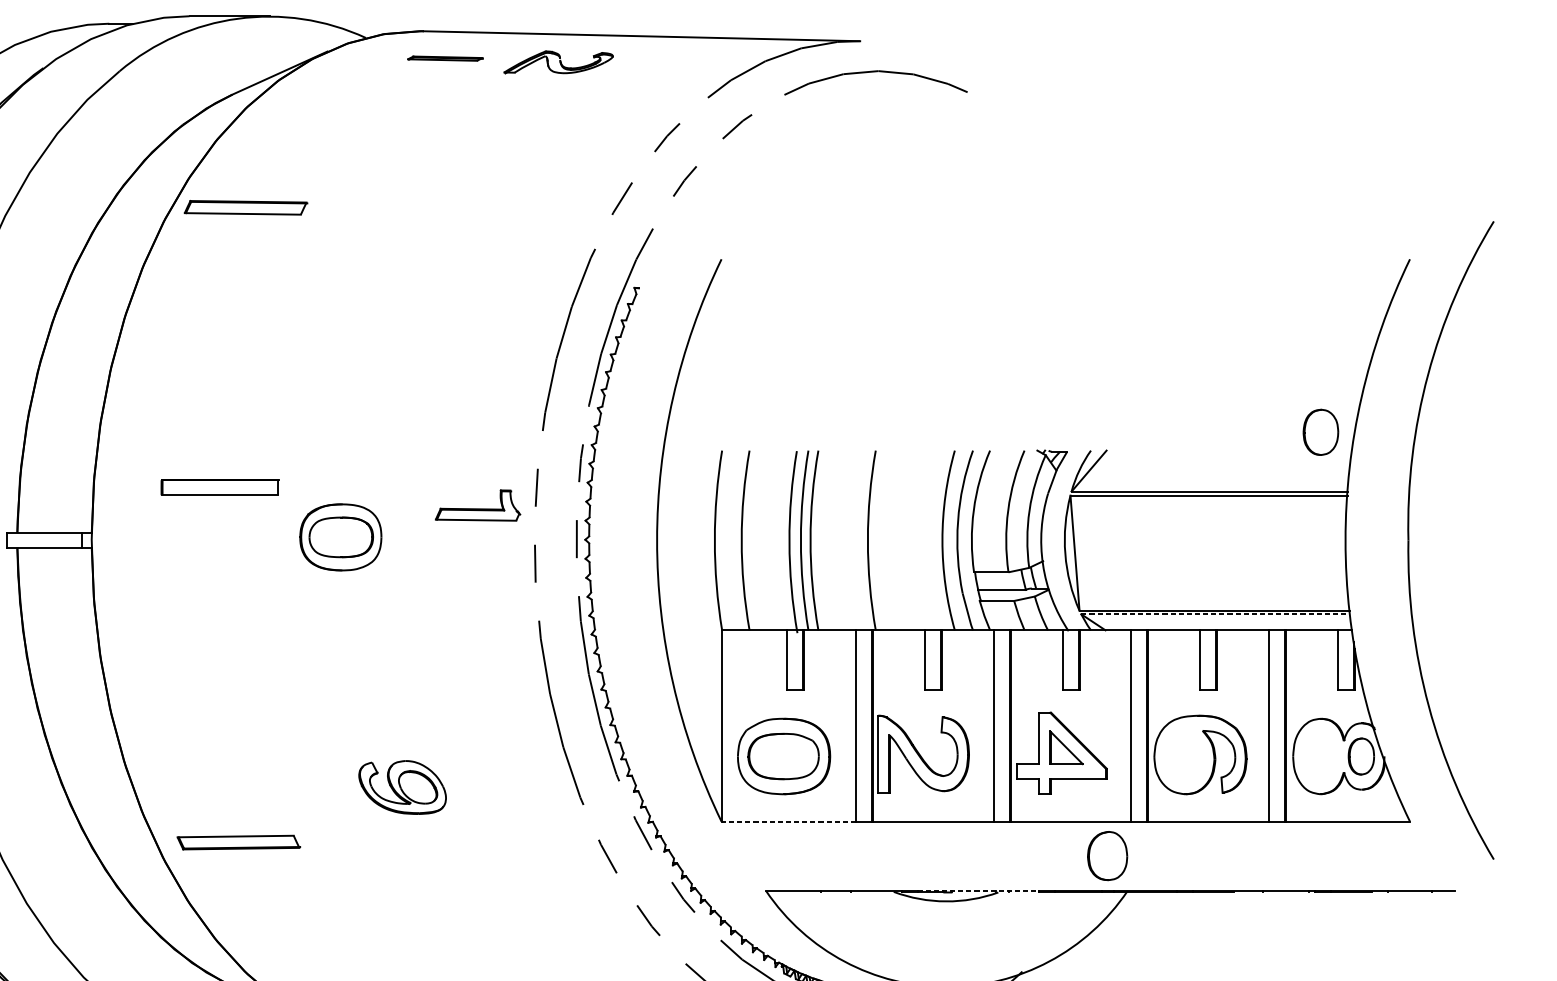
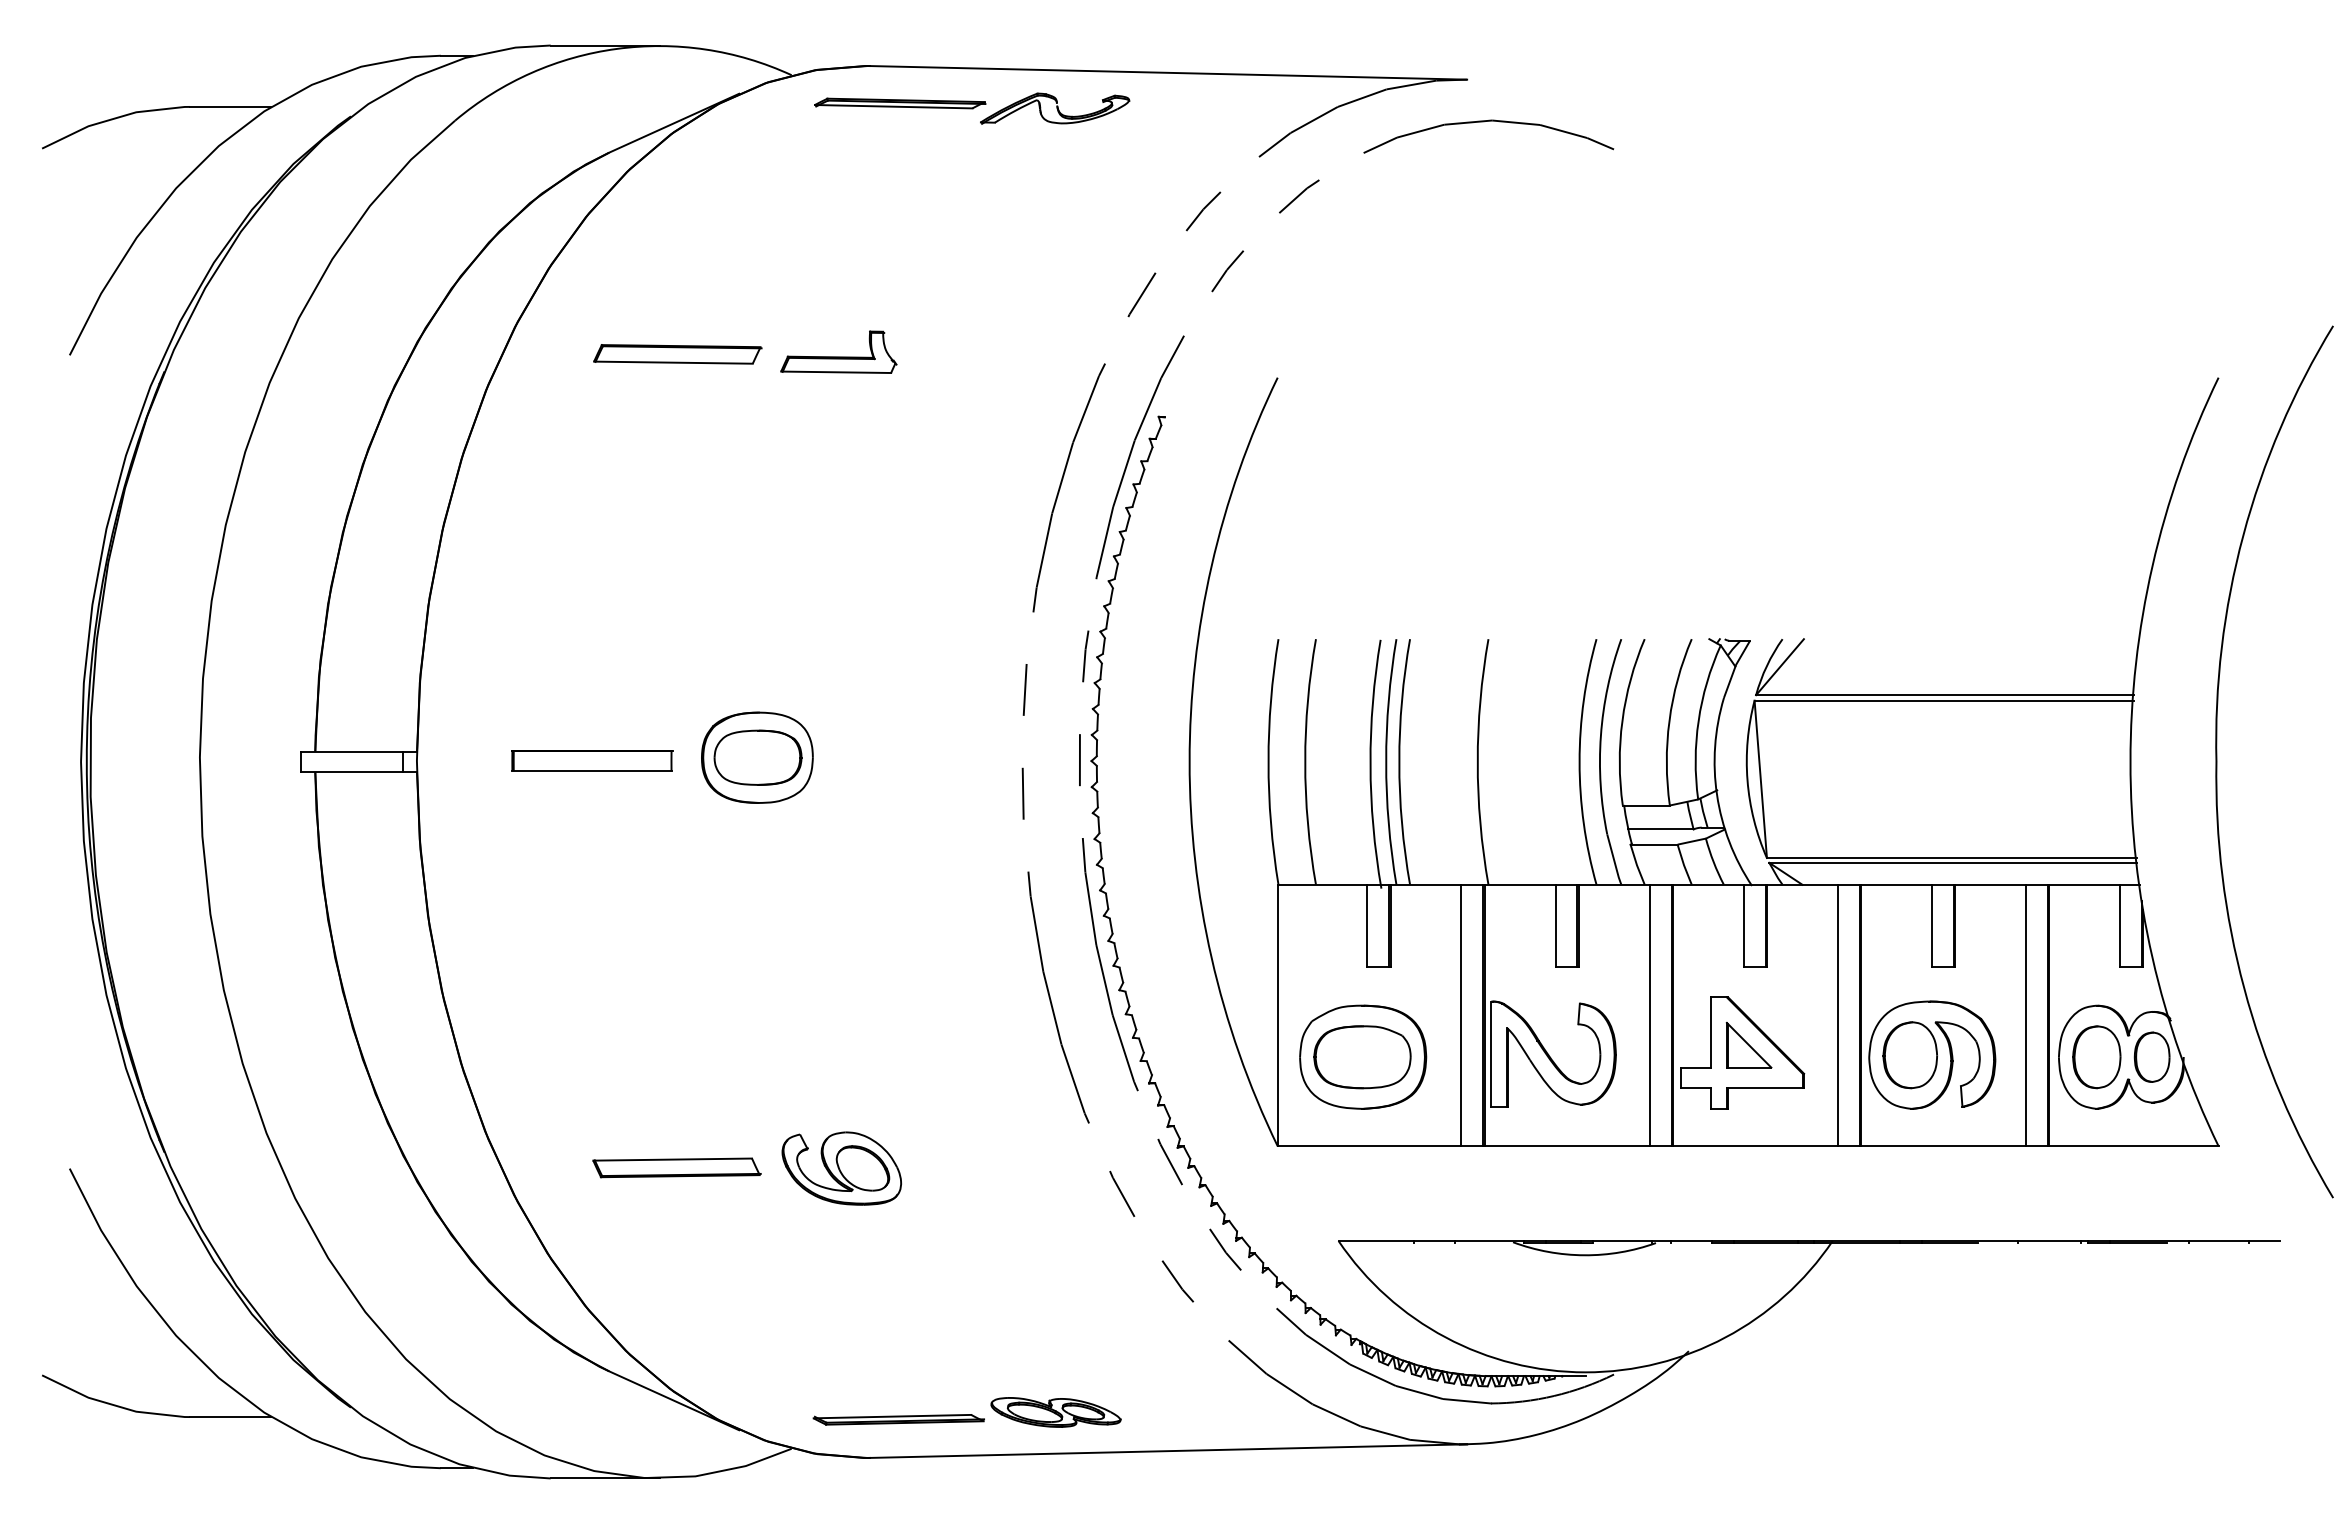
part: (445, 58) -> (900, 103), size x1.67
part: (245, 207) -> (677, 354), moved
part: (1320, 432) -> (2096, 1057), moved
part: (220, 487) -> (592, 760), moved
part: (477, 505) -> (838, 351), moved
line: (1216, 614) -> (1953, 862), dashed -> solid
part: (402, 787) -> (841, 1168), moved
line: (788, 821) -> (1369, 1146), dashed -> solid
part: (238, 842) -> (676, 1167), moved
part: (1107, 856) -> (1909, 1055), moved
line: (978, 891) -> (1629, 1241), dashed -> solid

